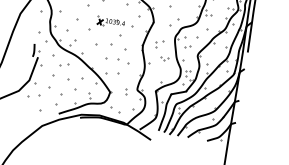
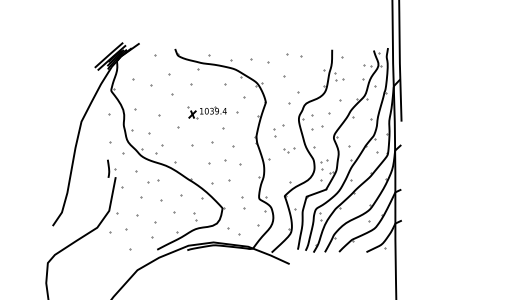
part: (187, 47) -> (318, 128), size x1.6
part: (125, 91) -> (243, 203), size x1.6

